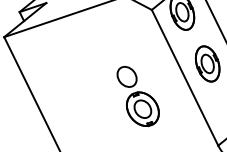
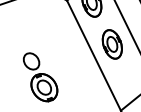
part: (137, 96) -> (39, 77), moved

